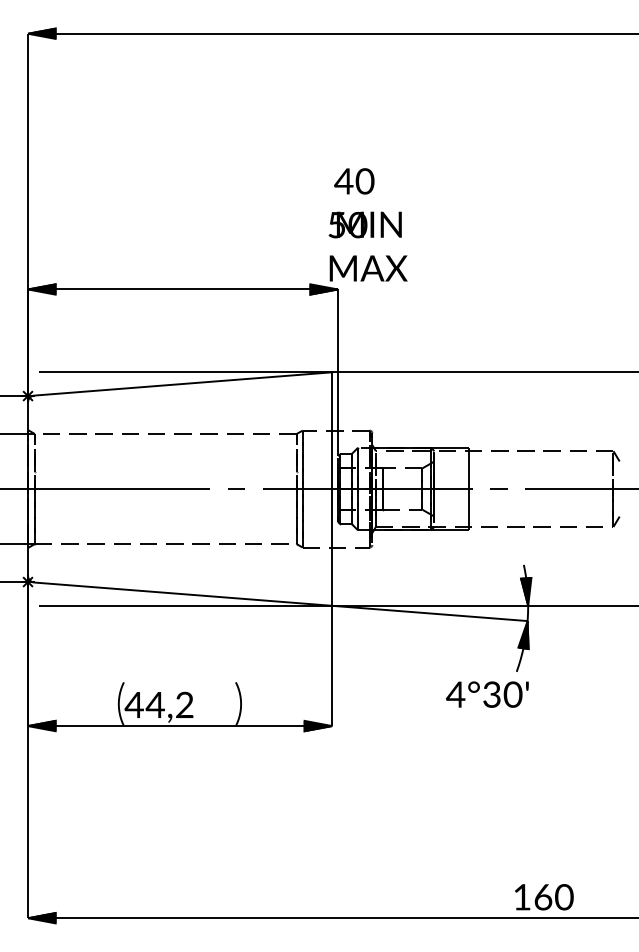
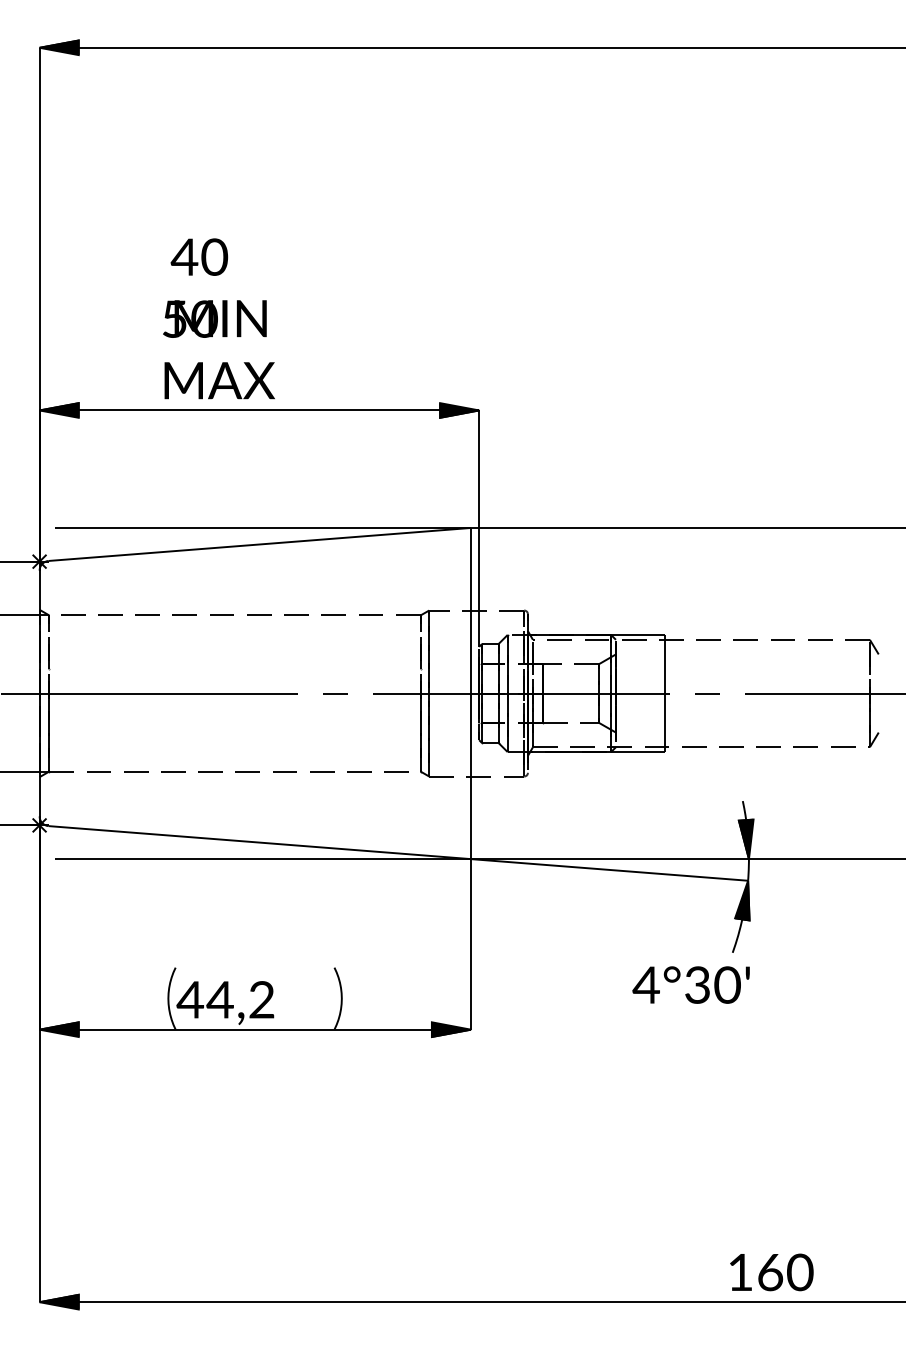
text: (367, 224) -> (218, 318), moved

